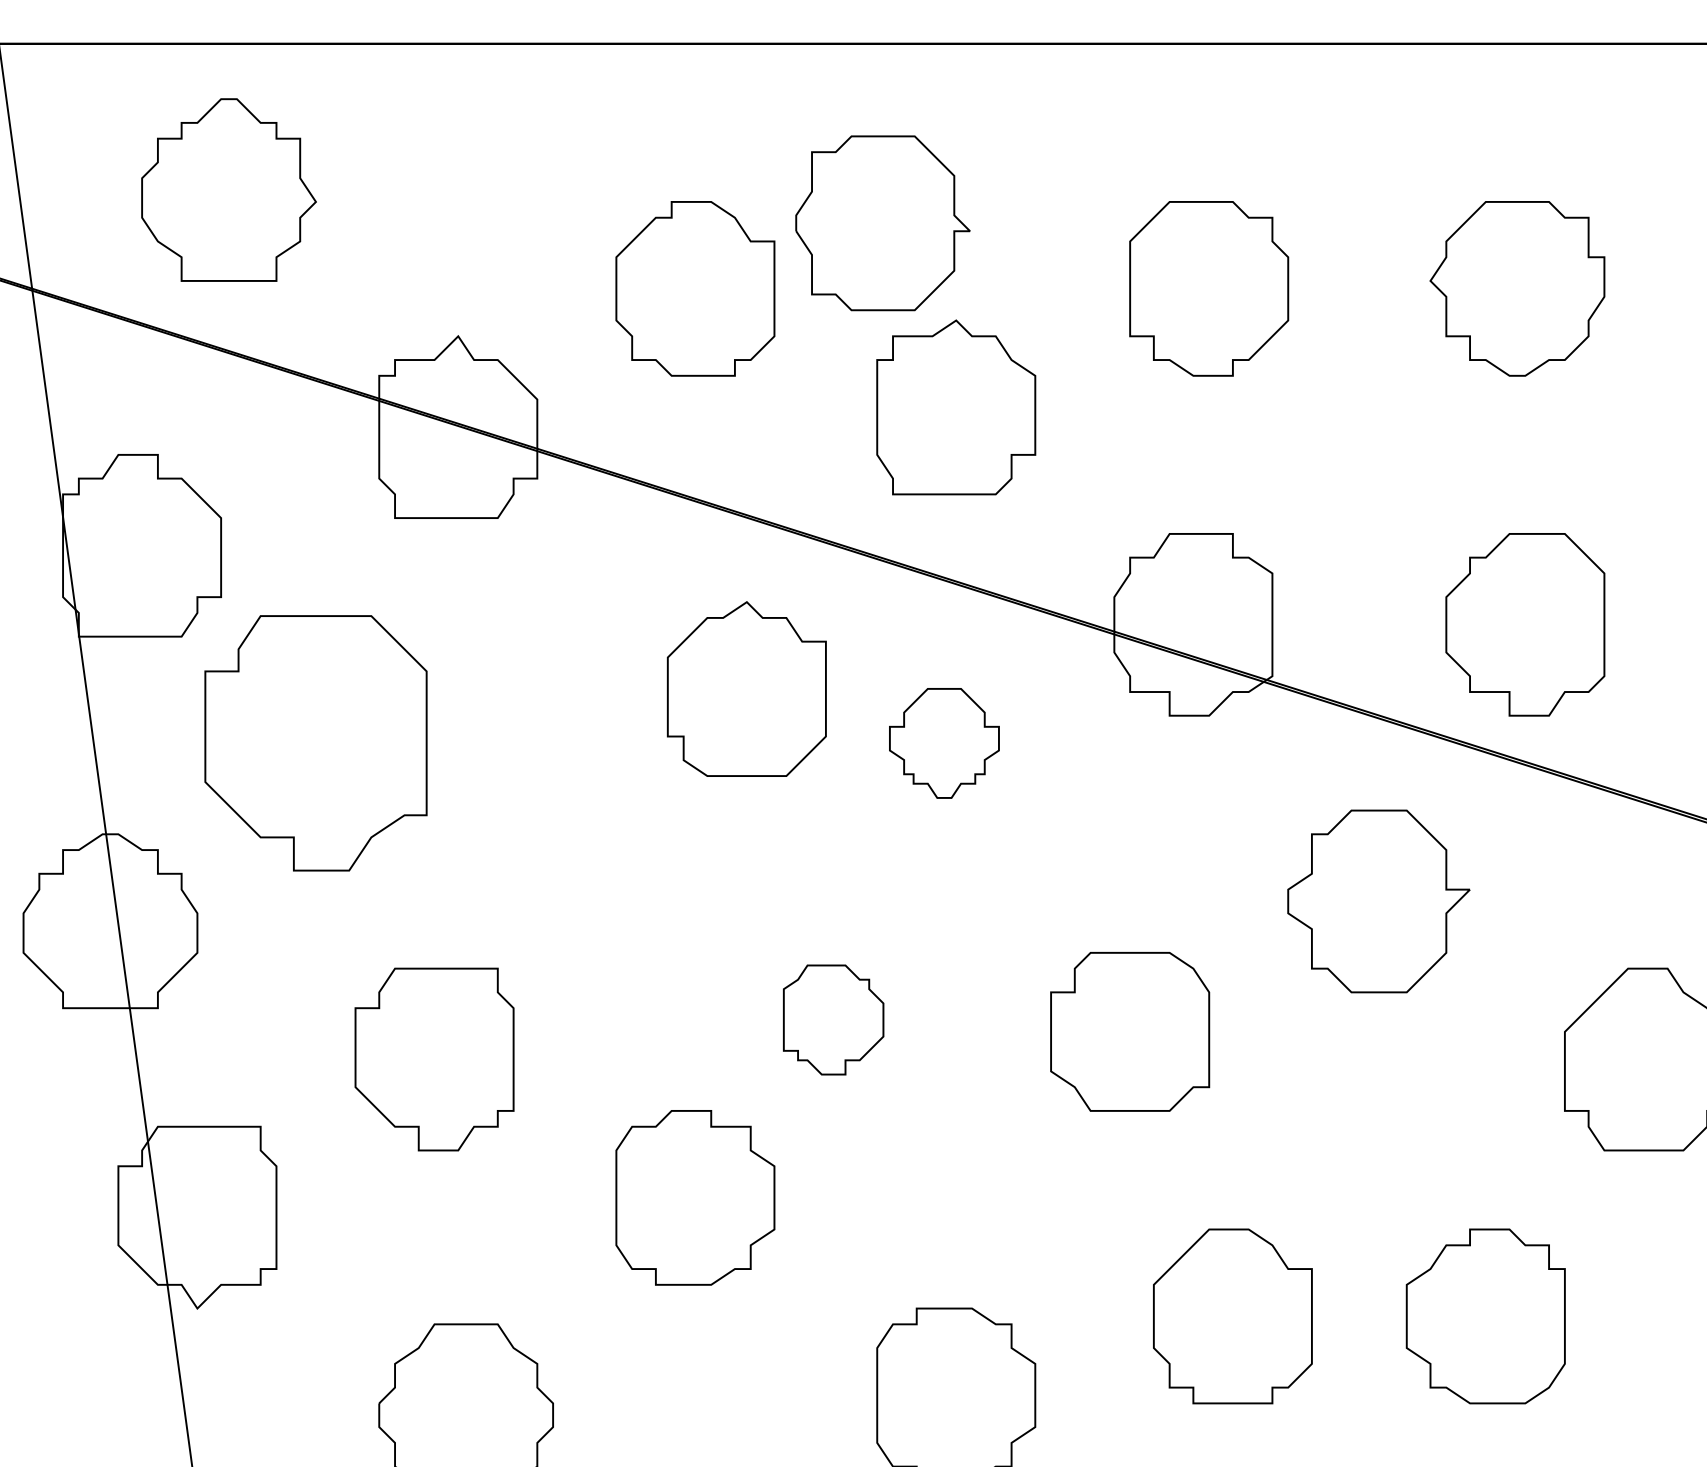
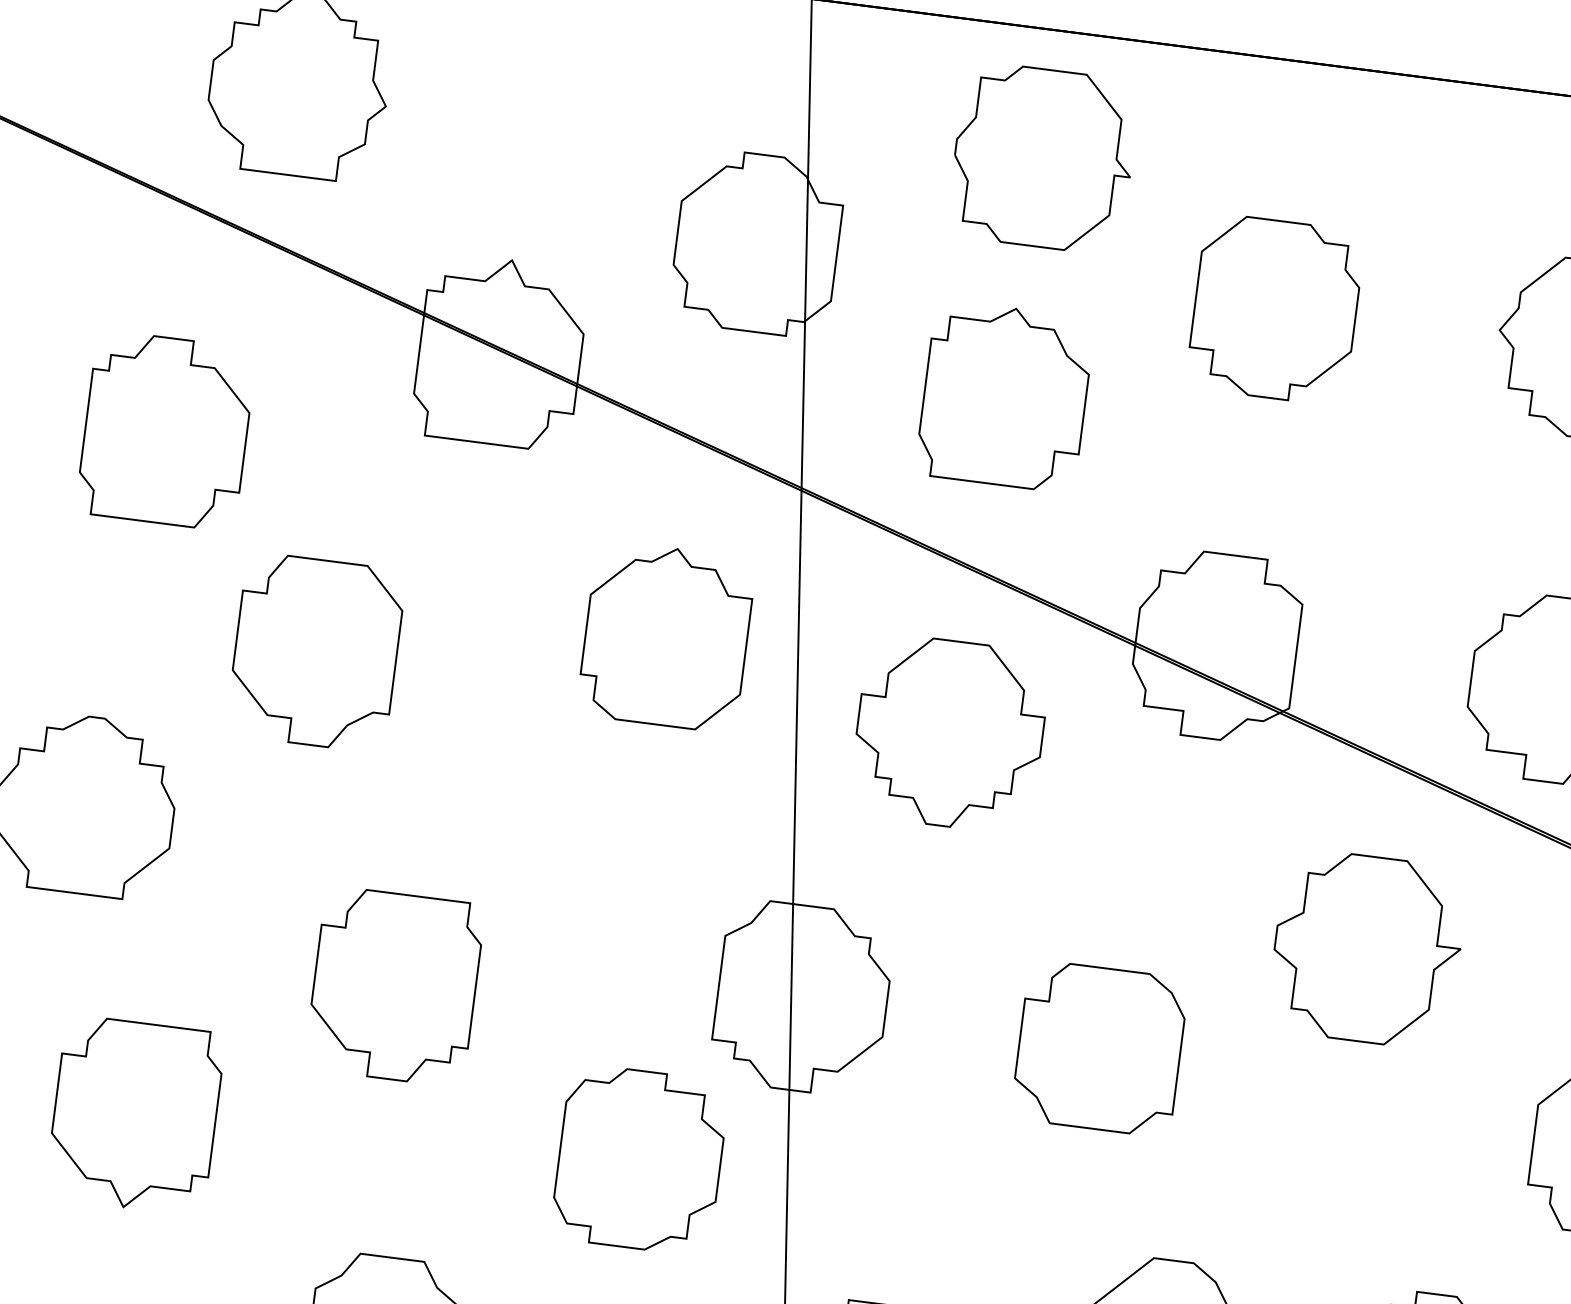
part: (882, 223) -> (1043, 158), moved
part: (746, 688) -> (666, 636), moved
part: (315, 743) -> (315, 652), size x0.71
part: (944, 743) -> (949, 733), size x1.67
part: (833, 1019) -> (802, 997), size x1.67

